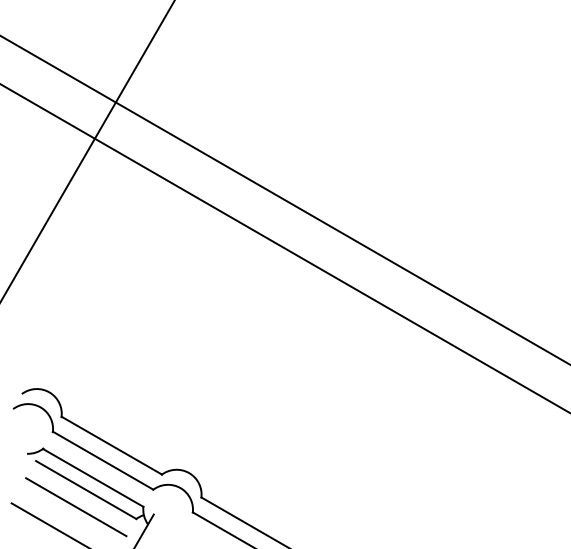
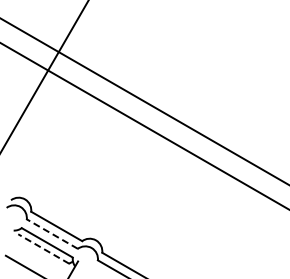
line: (101, 459) -> (51, 233), solid -> dashed
line: (85, 489) -> (43, 248), solid -> dashed
line: (75, 506) -> (38, 257), removed

